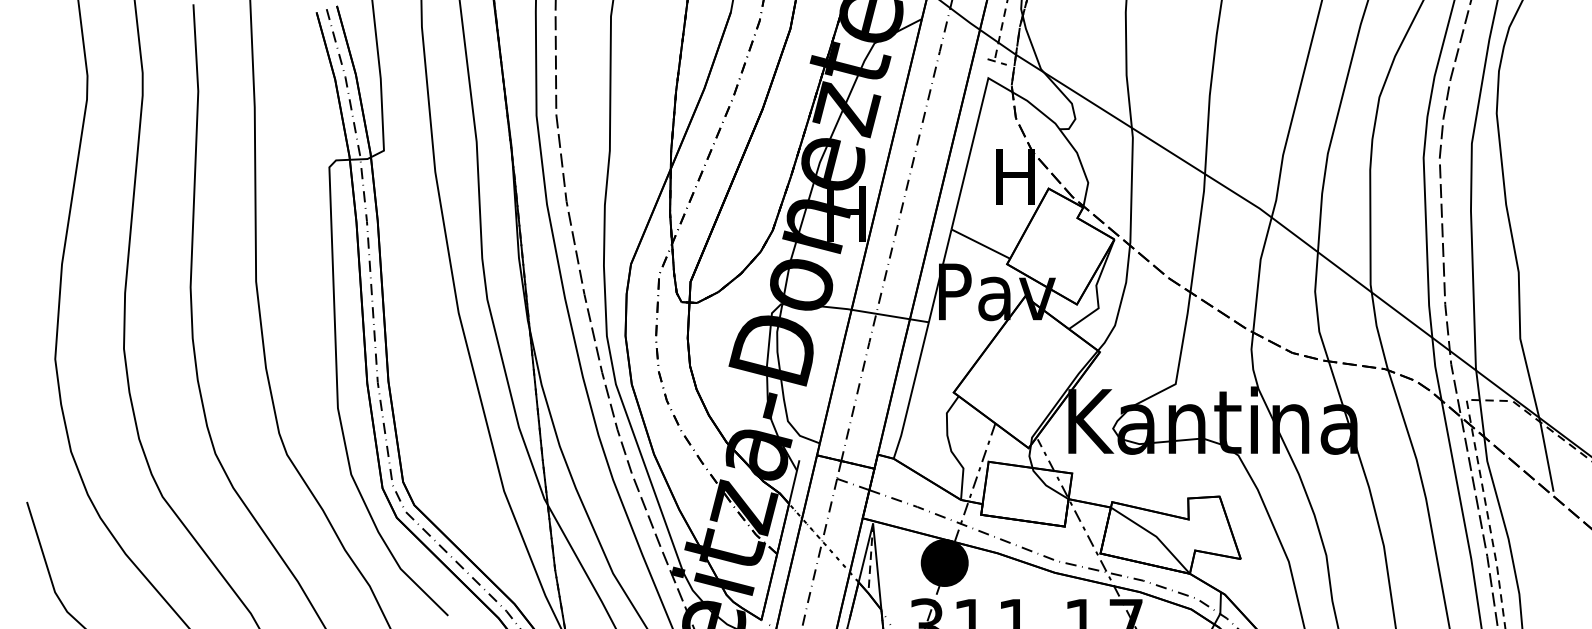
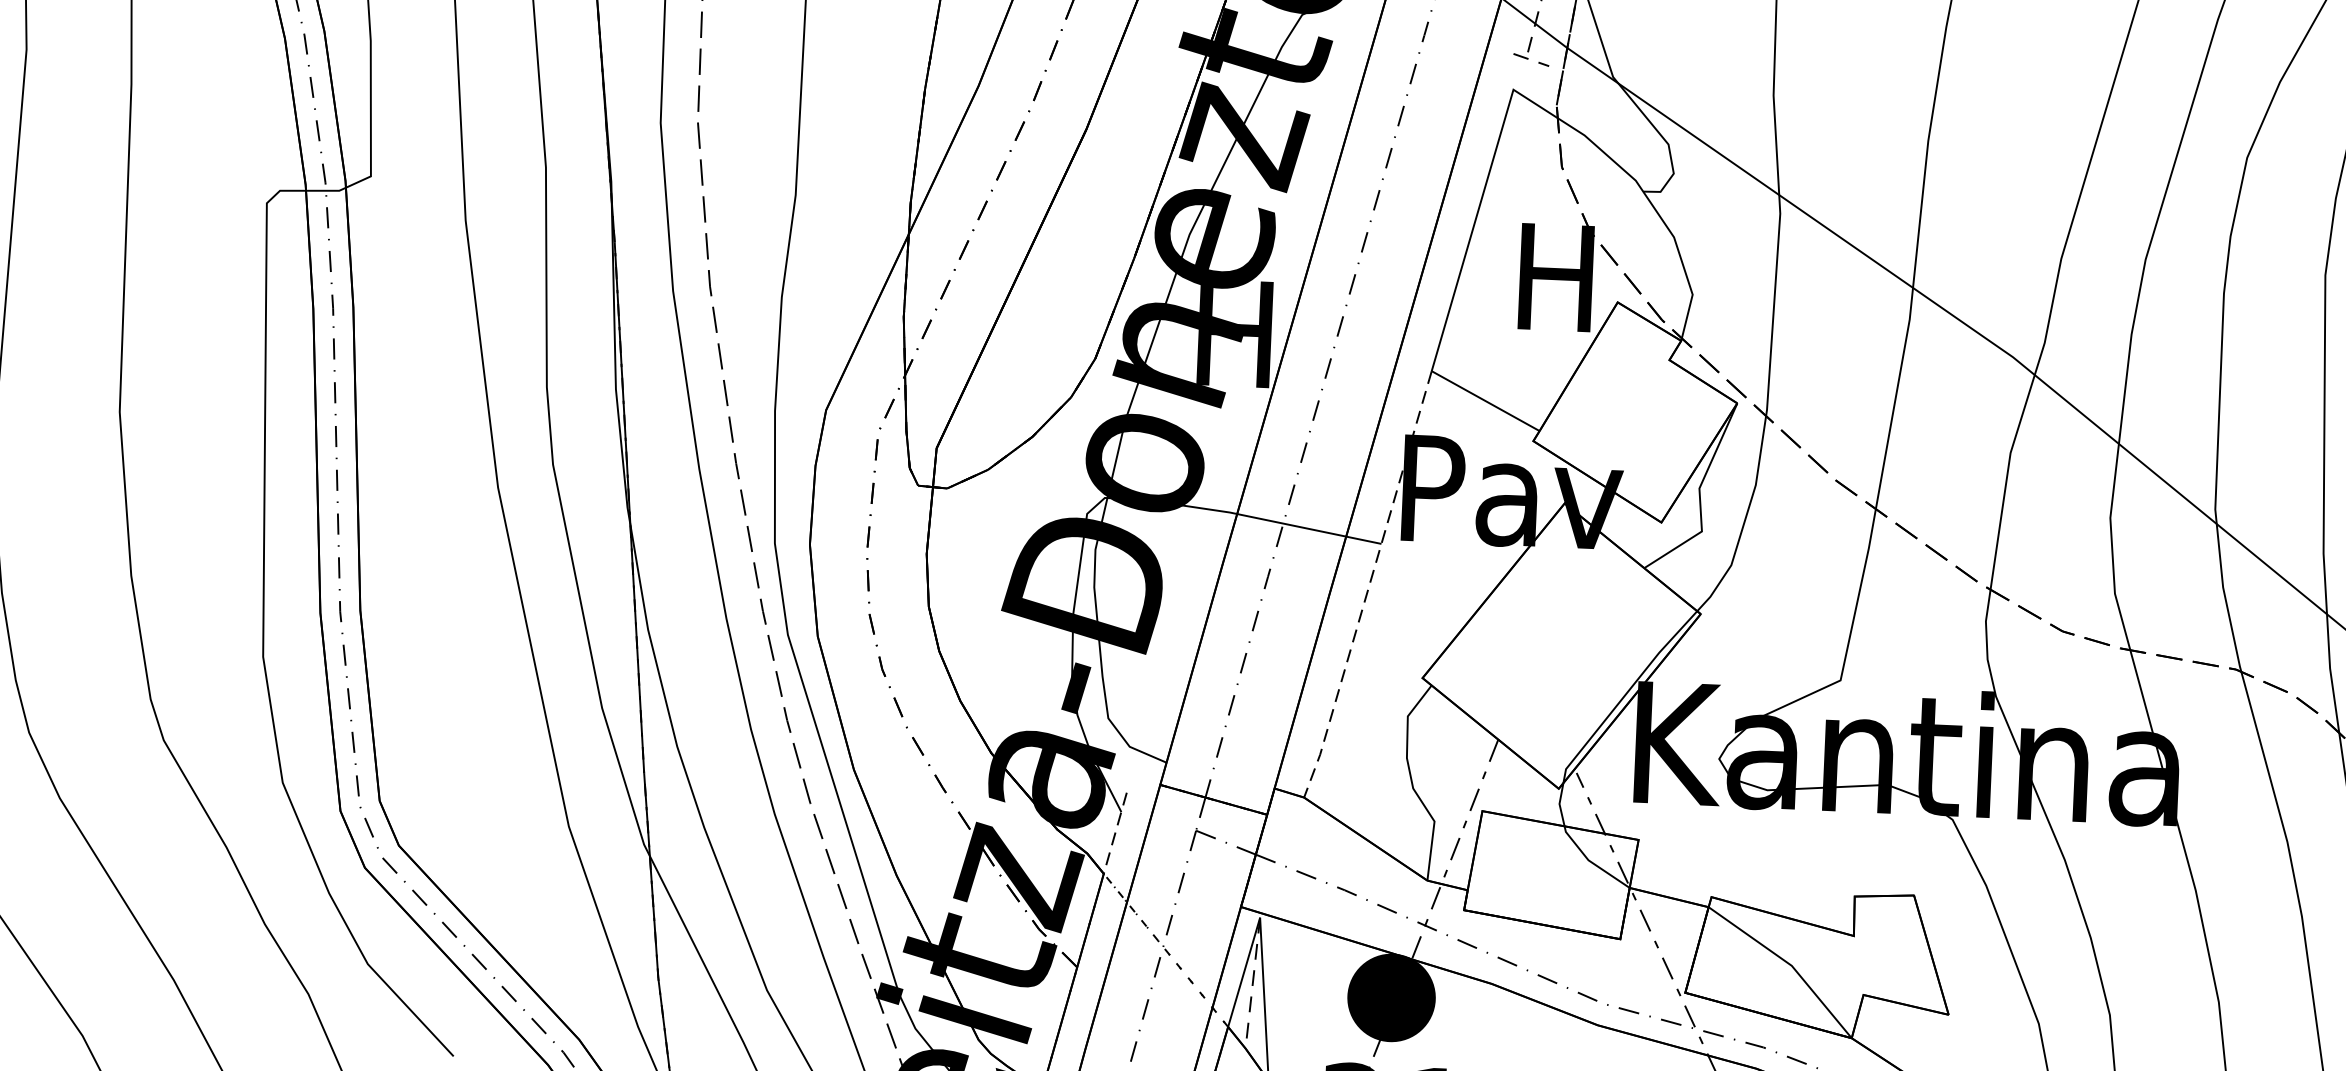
line: (923, 345) -> (1369, 587), solid -> dashed
line: (794, 482) -> (1115, 834), solid -> dashed

